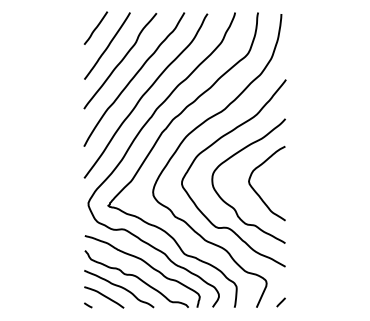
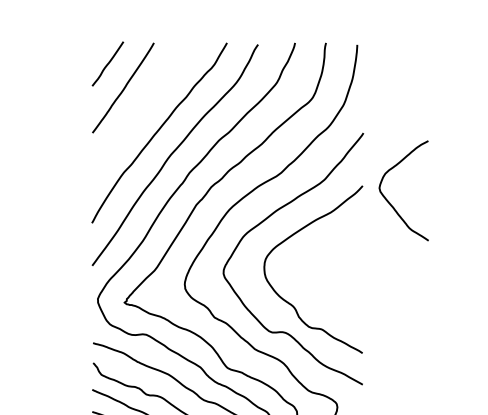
curve: (120, 61) -> (140, 108), removed
curve: (257, 192) -> (390, 202), moved

